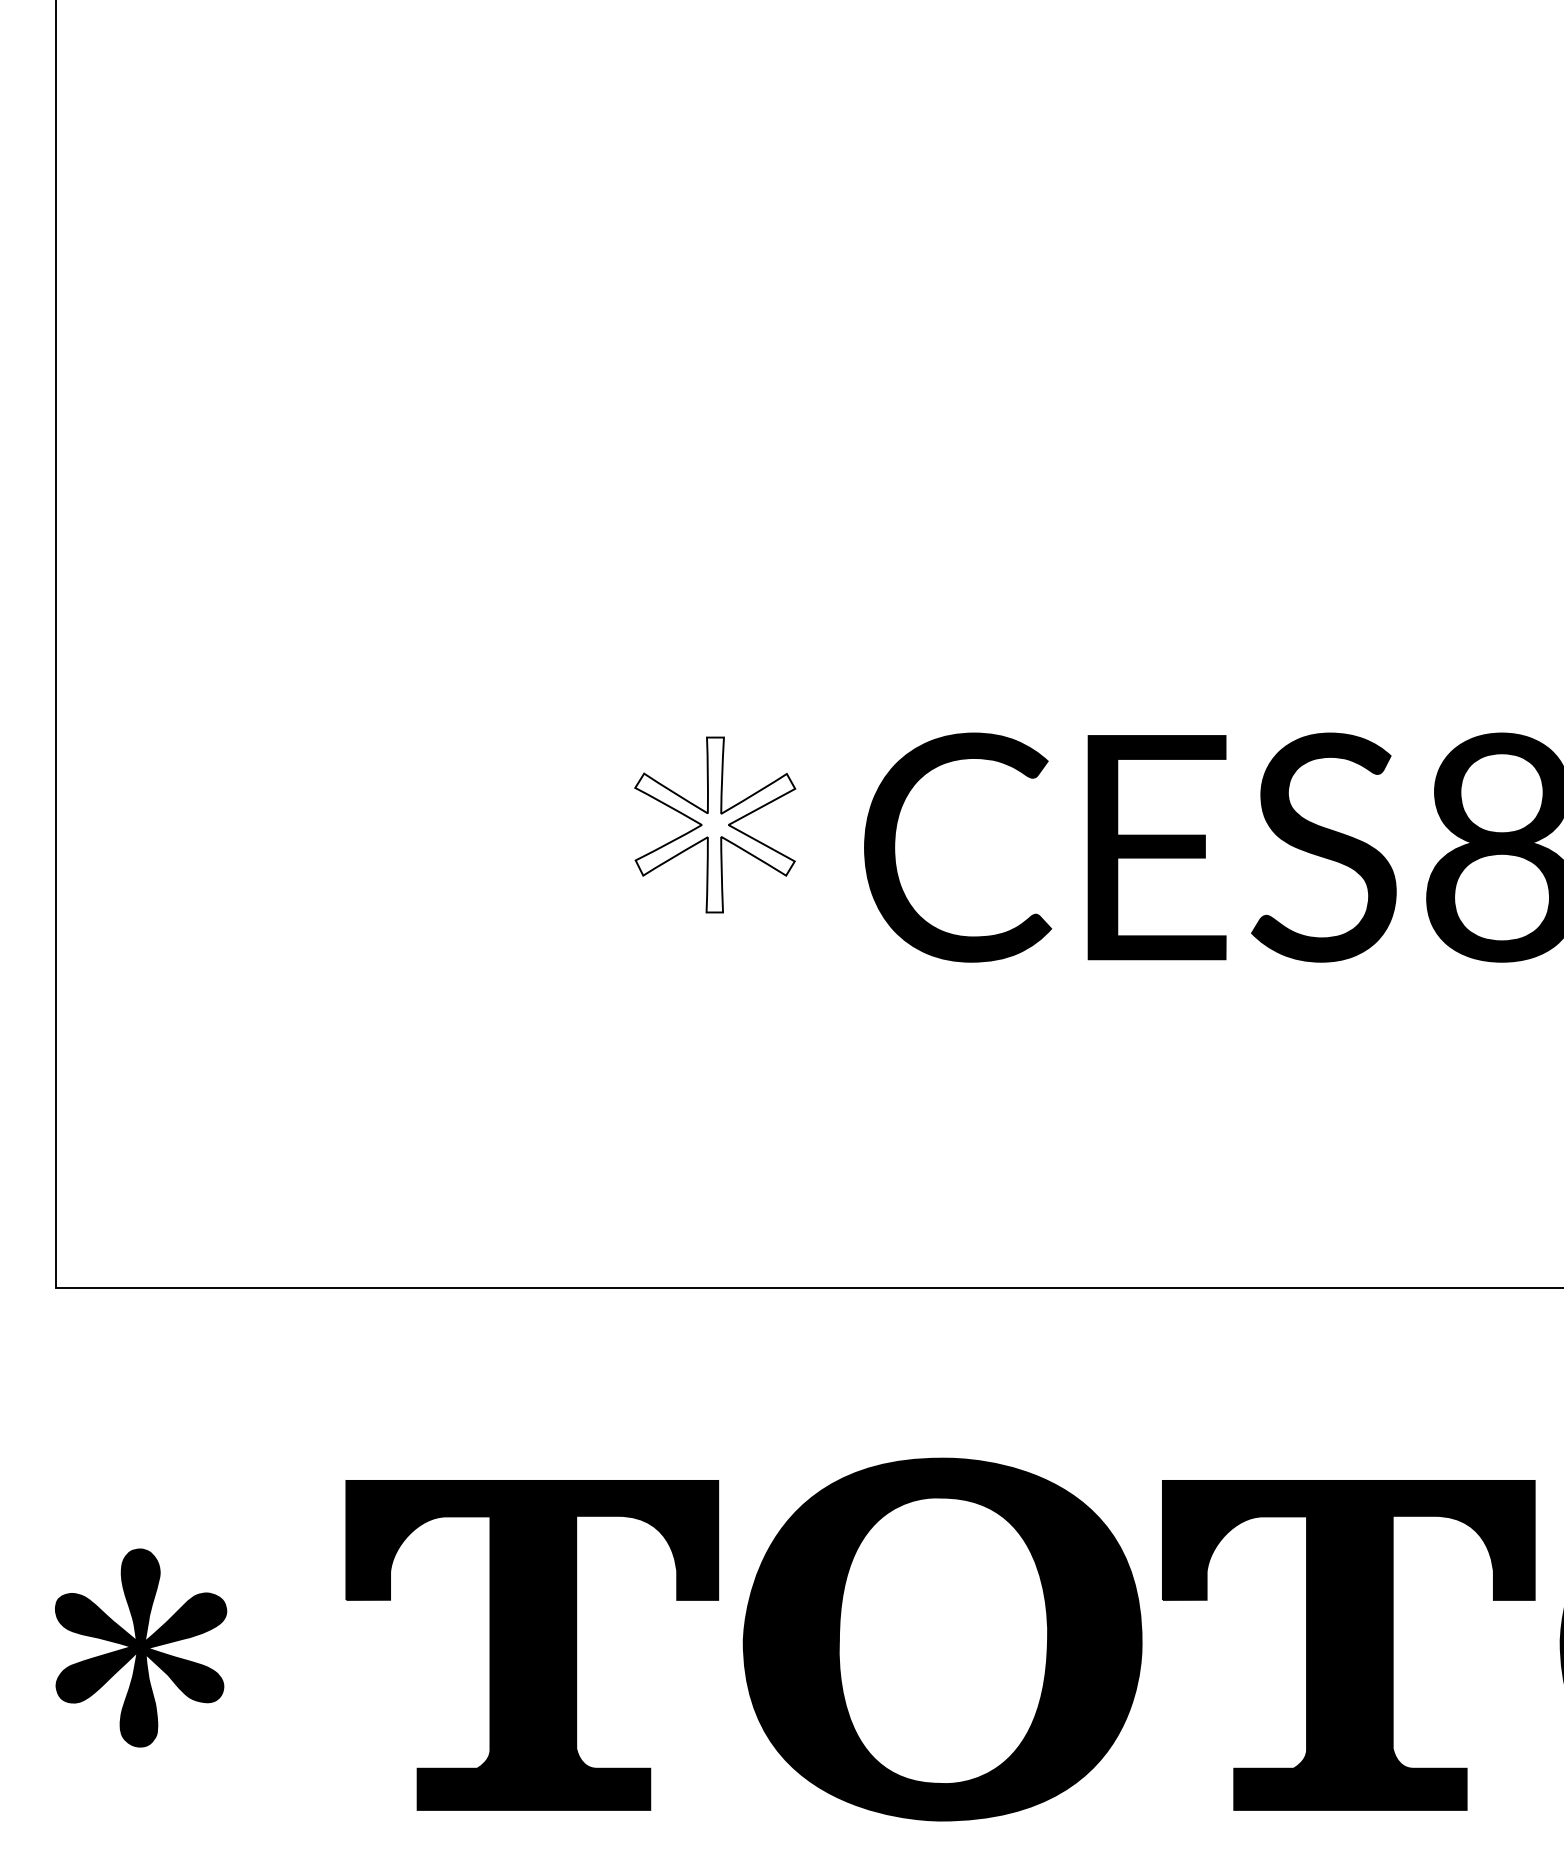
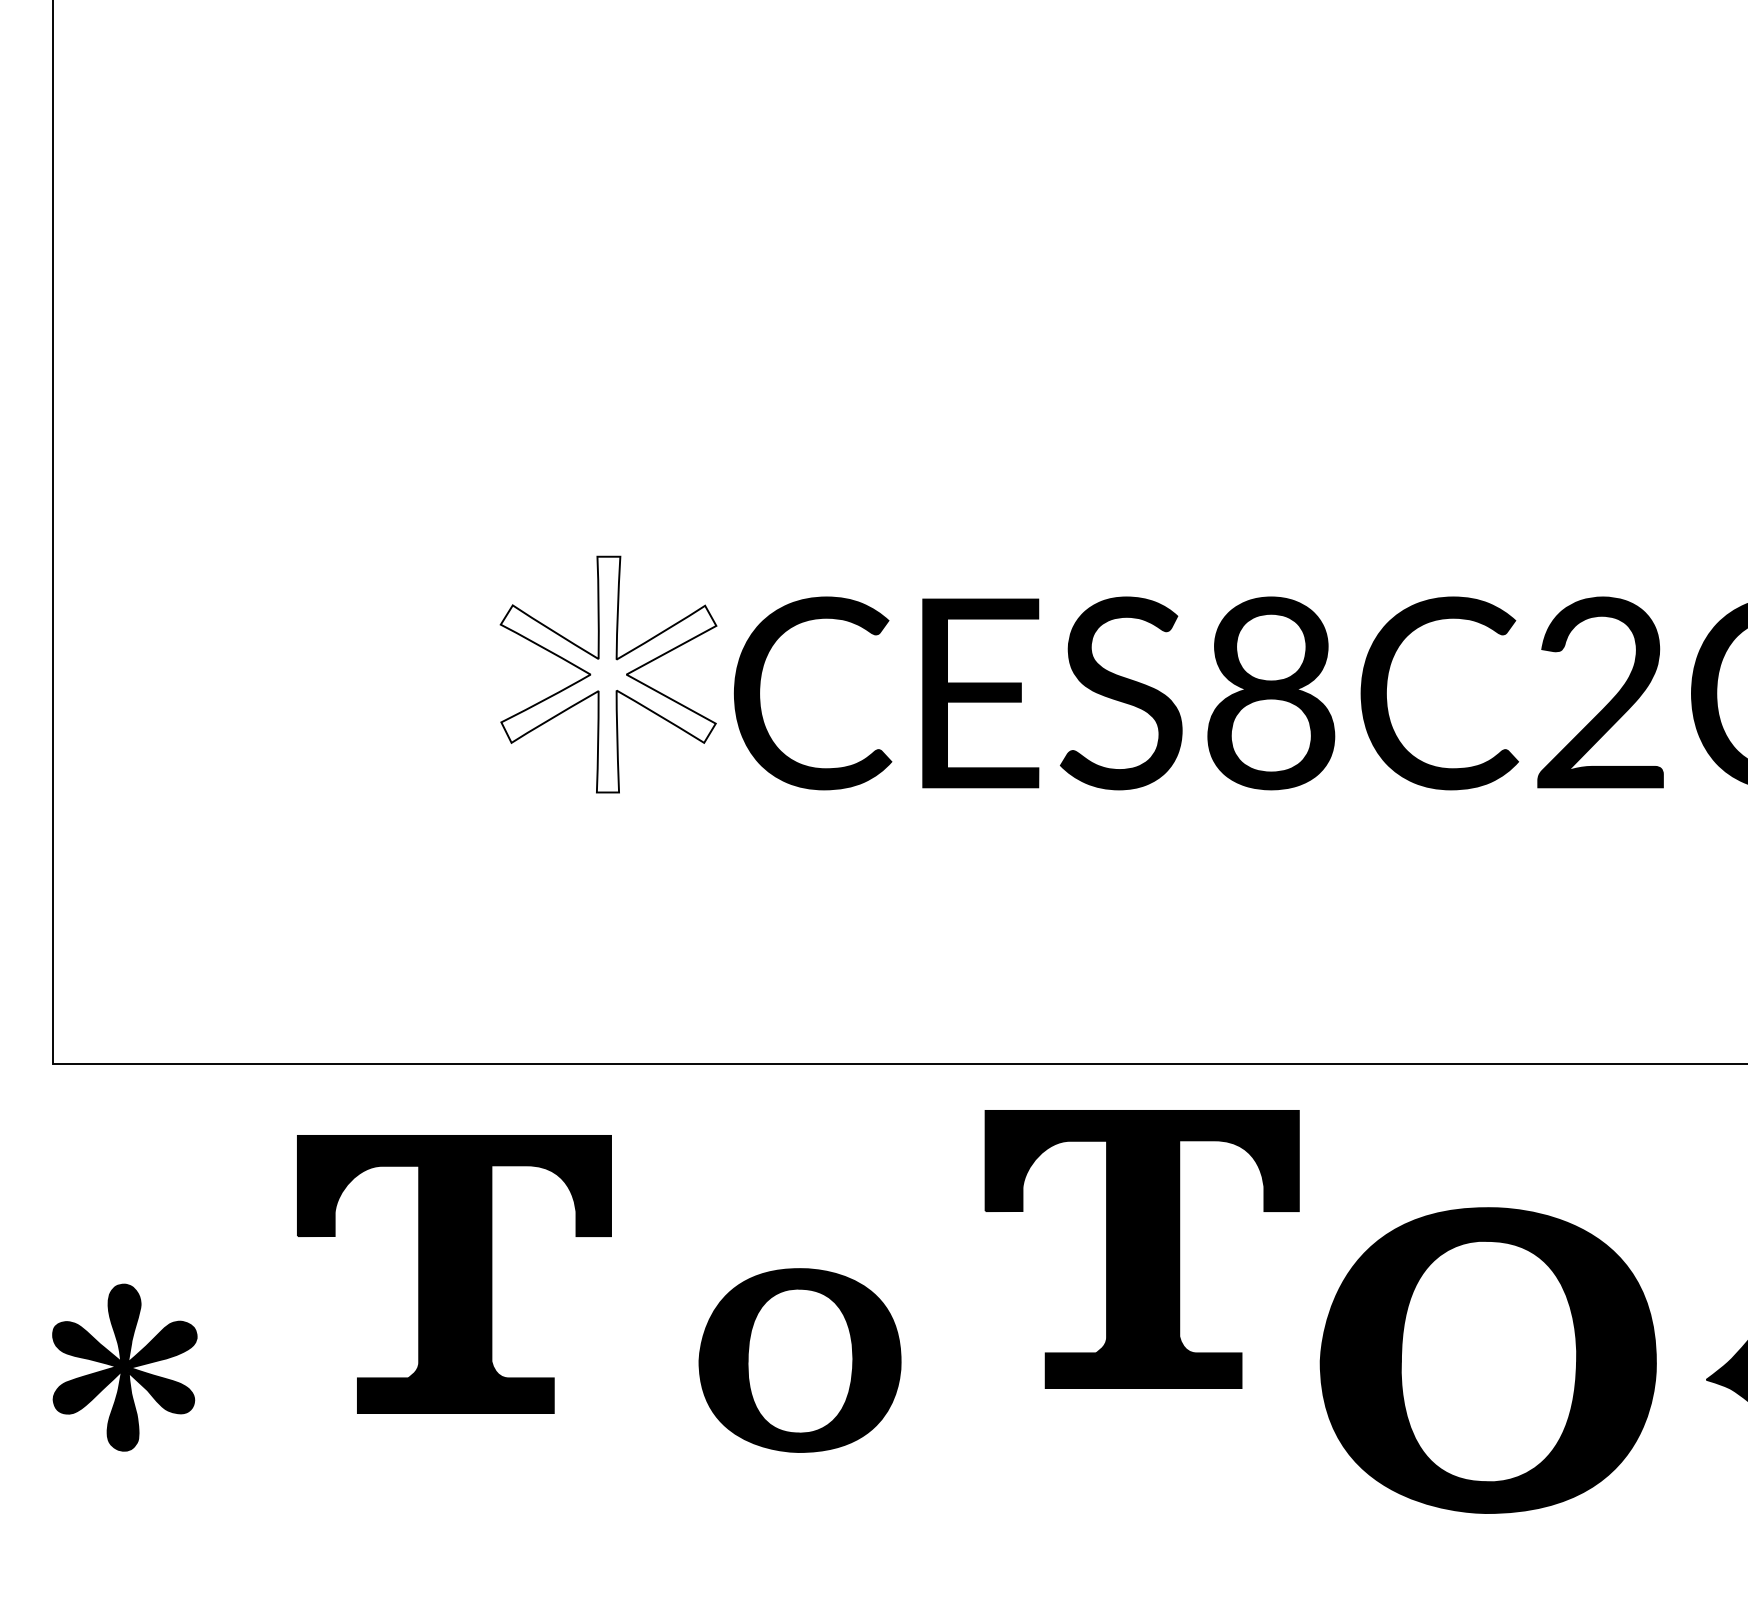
part: (715, 823) -> (608, 673), size x1.6
part: (941, 1639) -> (799, 1360), size x0.6
part: (532, 1645) -> (454, 1274), moved
part: (1347, 1645) -> (1141, 1249), moved

